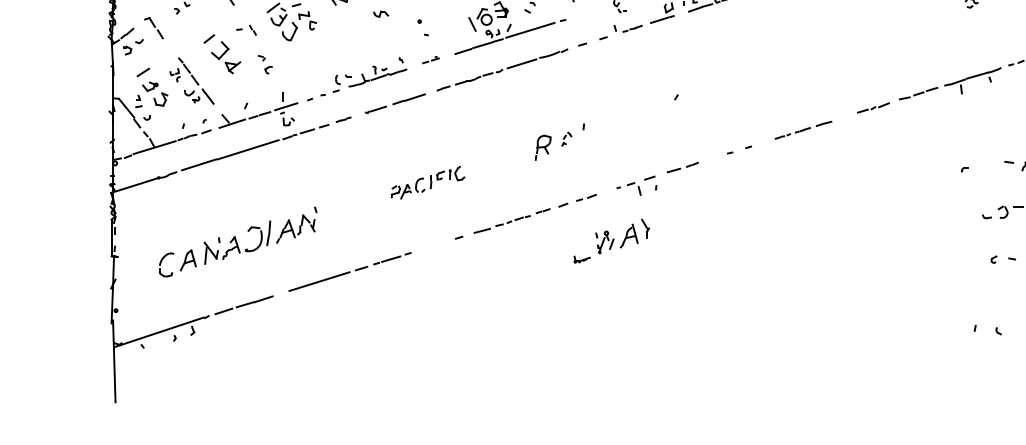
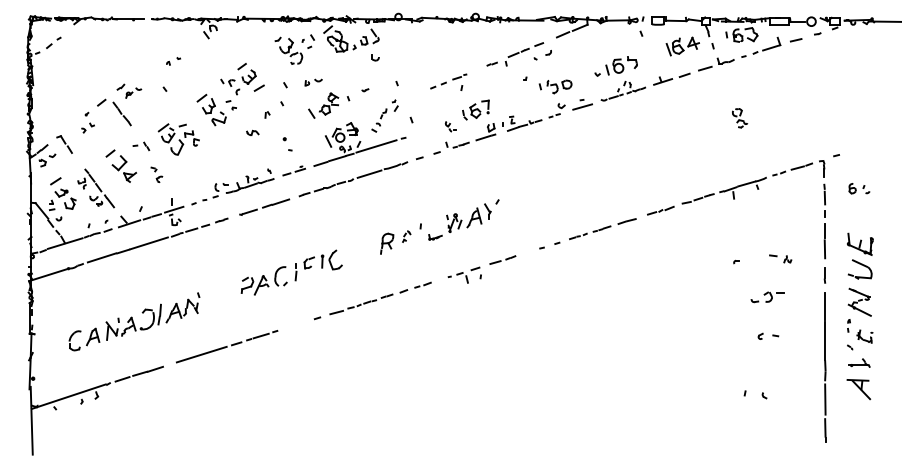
part: (430, 59) -> (293, 170), size x1.67
part: (803, 130) -> (602, 229), size x1.43
part: (427, 182) -> (291, 272), size x1.67
part: (611, 240) -> (459, 221), moved

